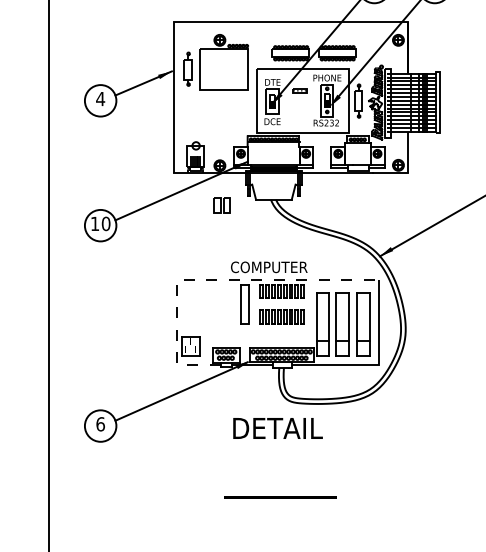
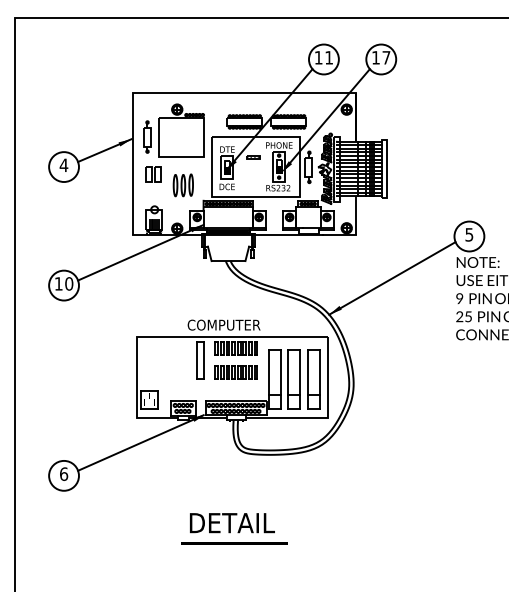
part: (225, 120) -> (182, 185), added
part: (222, 205) -> (153, 174), moved
line: (212, 280) -> (170, 337), dashed -> solid
text: (278, 428) -> (232, 523), moved

